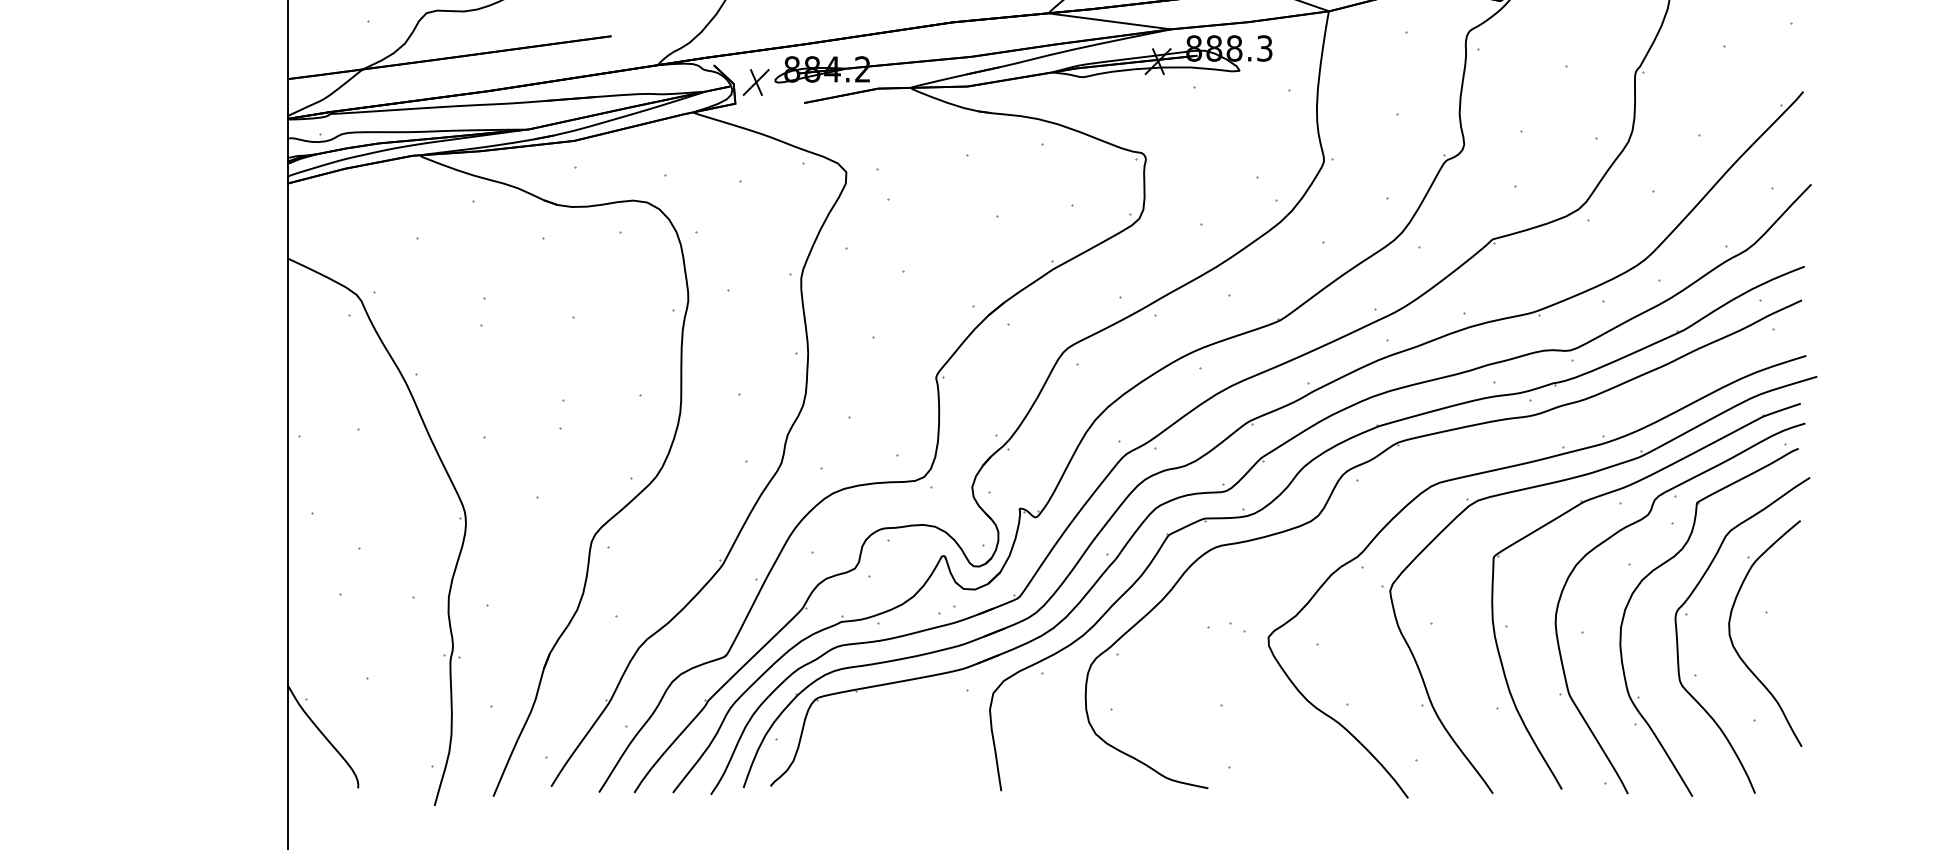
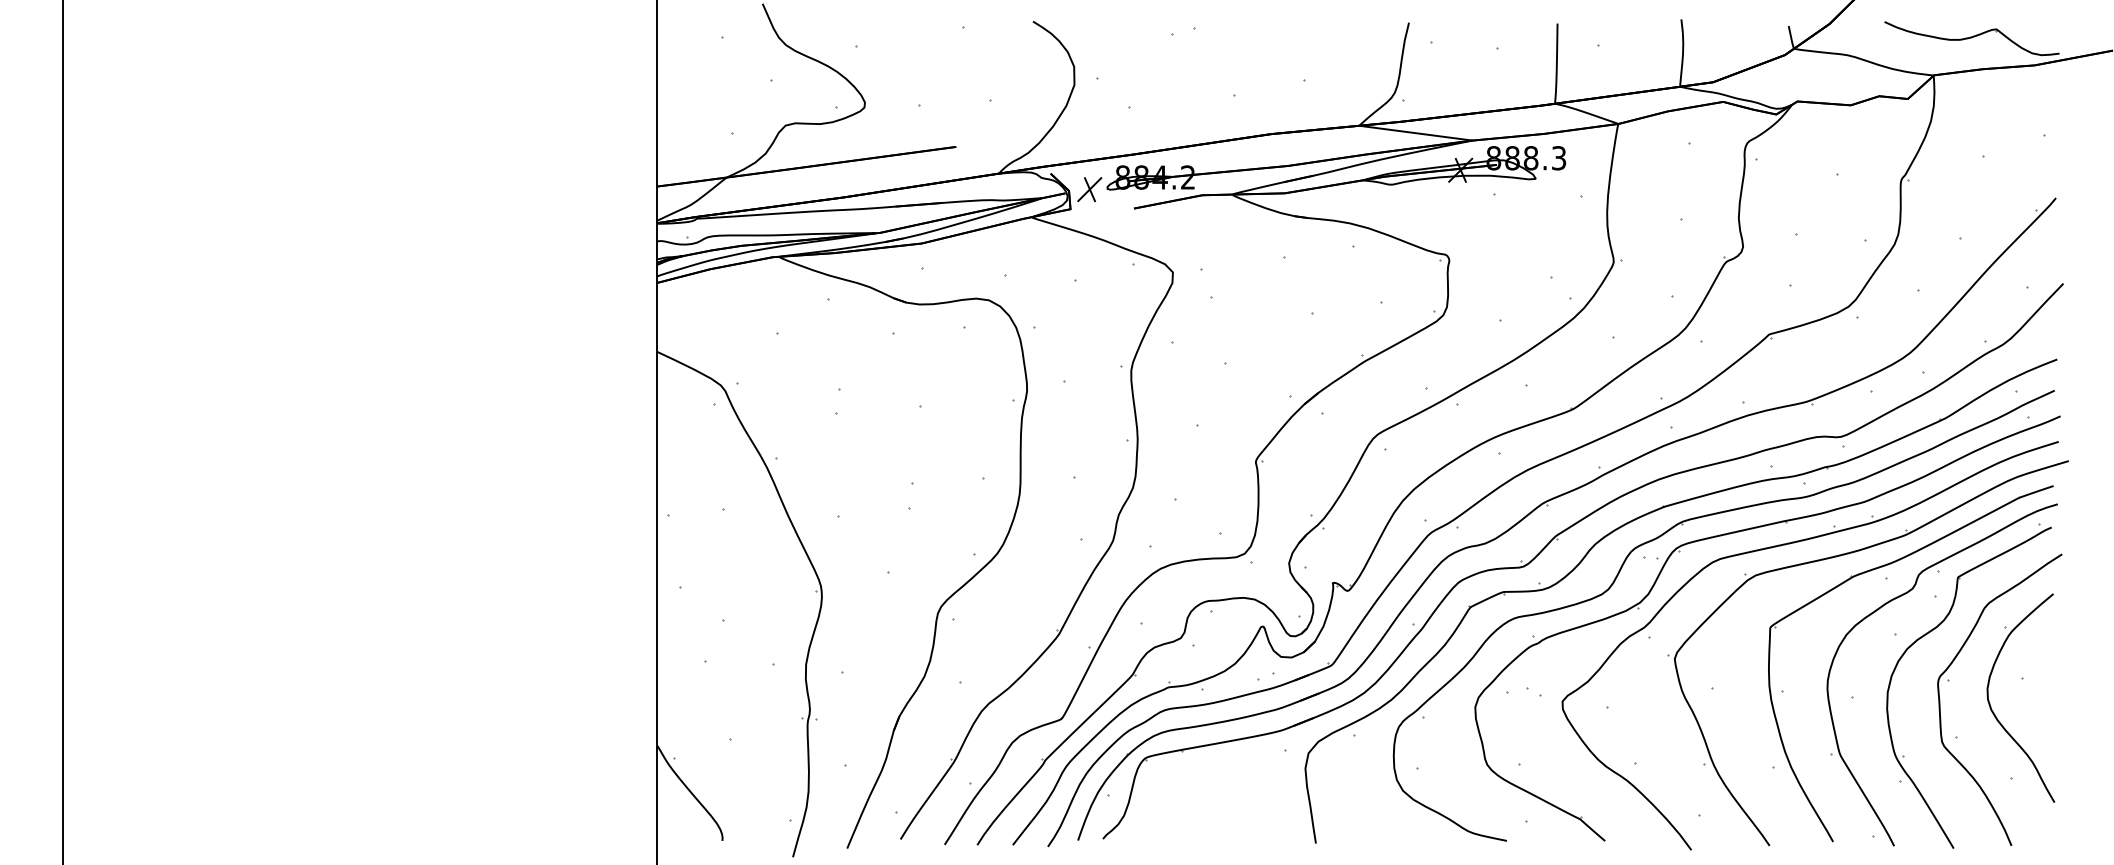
part: (1470, 451) -> (1748, 530), added

